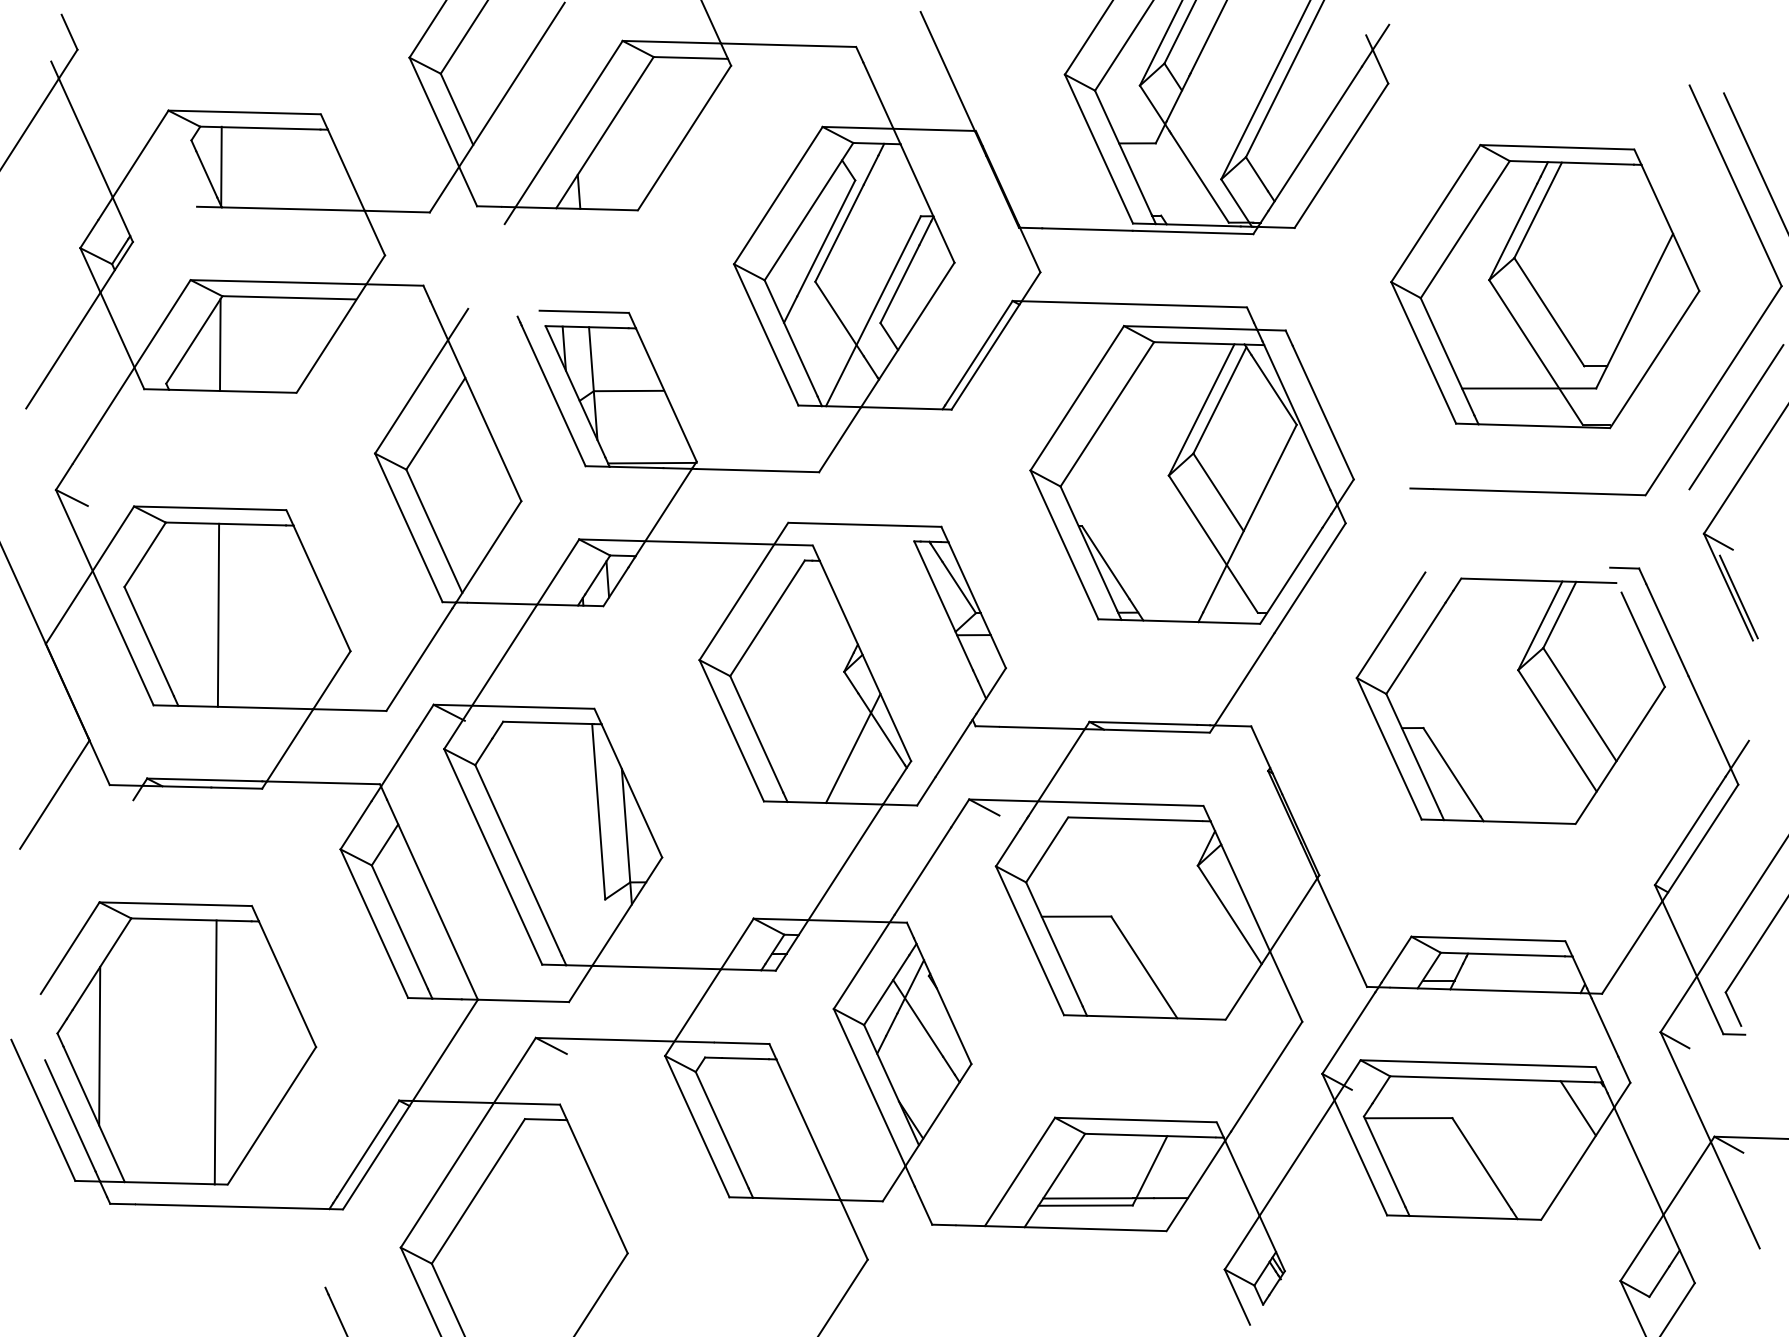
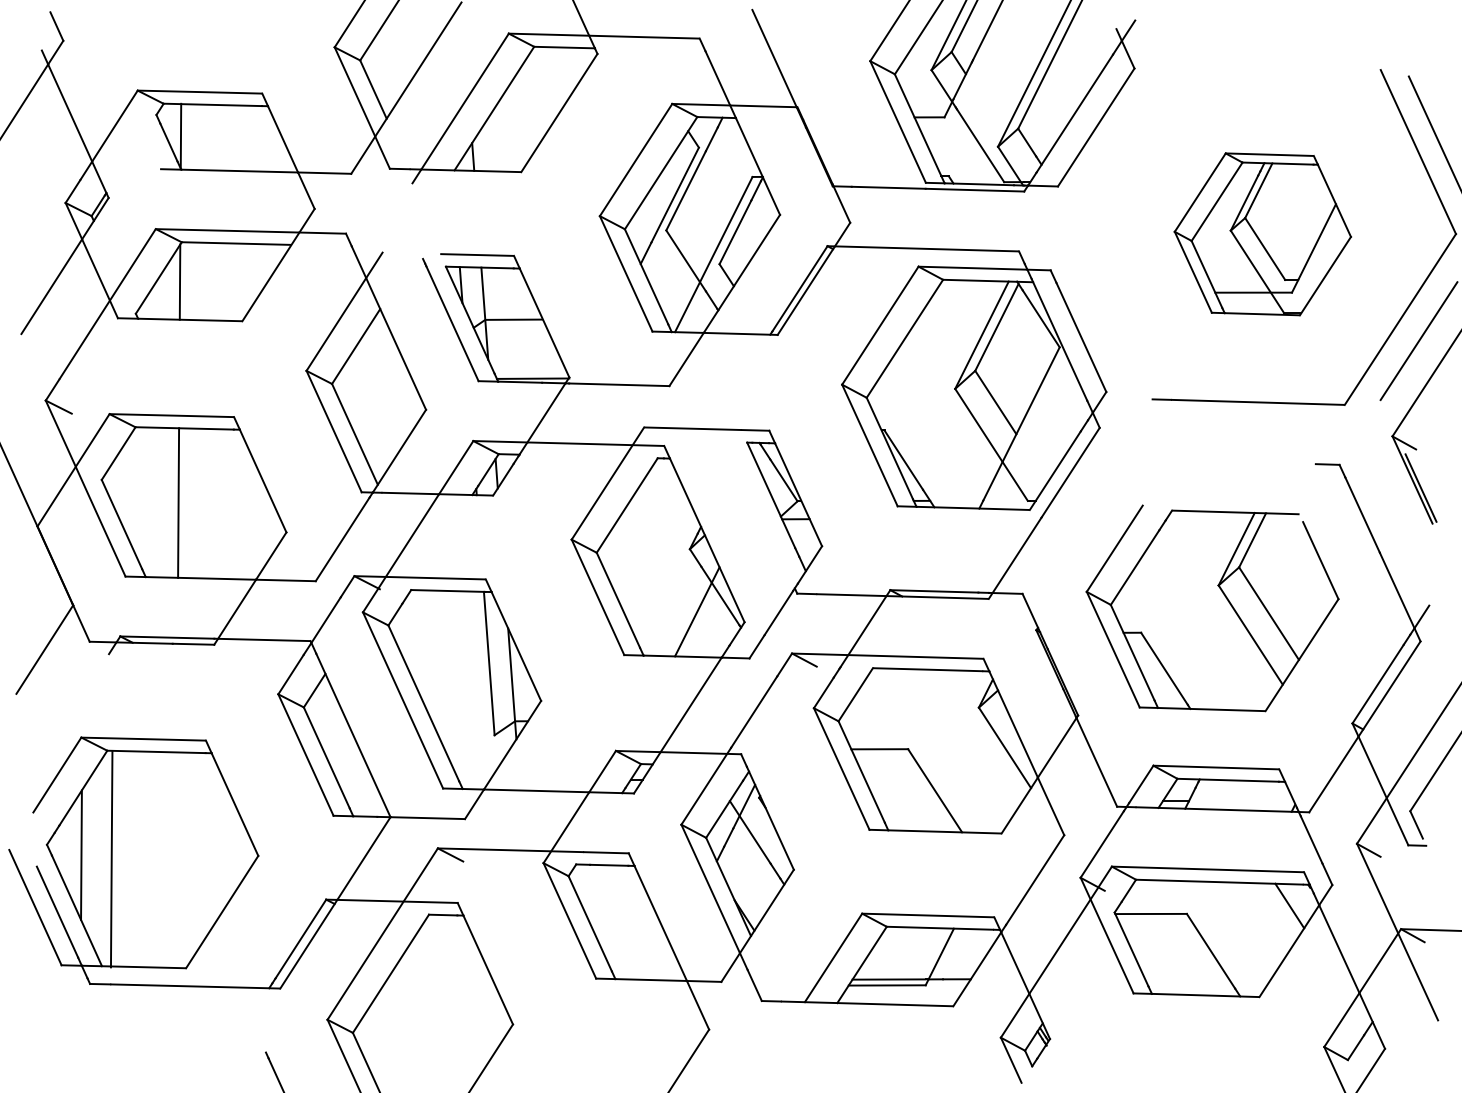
part: (1545, 286) -> (1262, 234), size x0.7
part: (1510, 697) -> (1212, 607), moved
line: (215, 1052) -> (111, 859), moved

